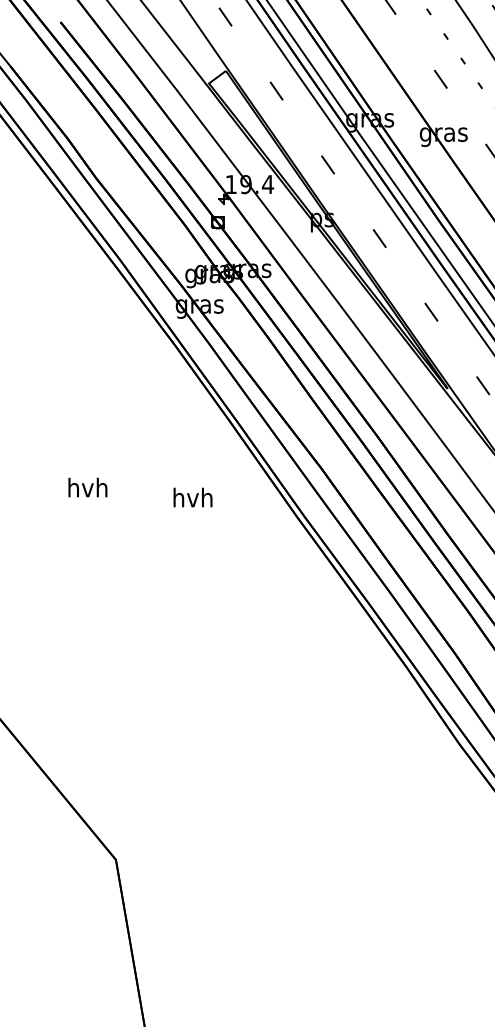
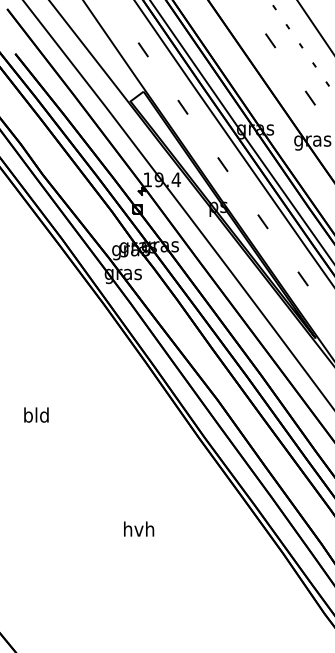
text: (87, 487) -> (36, 414), hvh -> bld
text: (192, 497) -> (138, 529), moved

